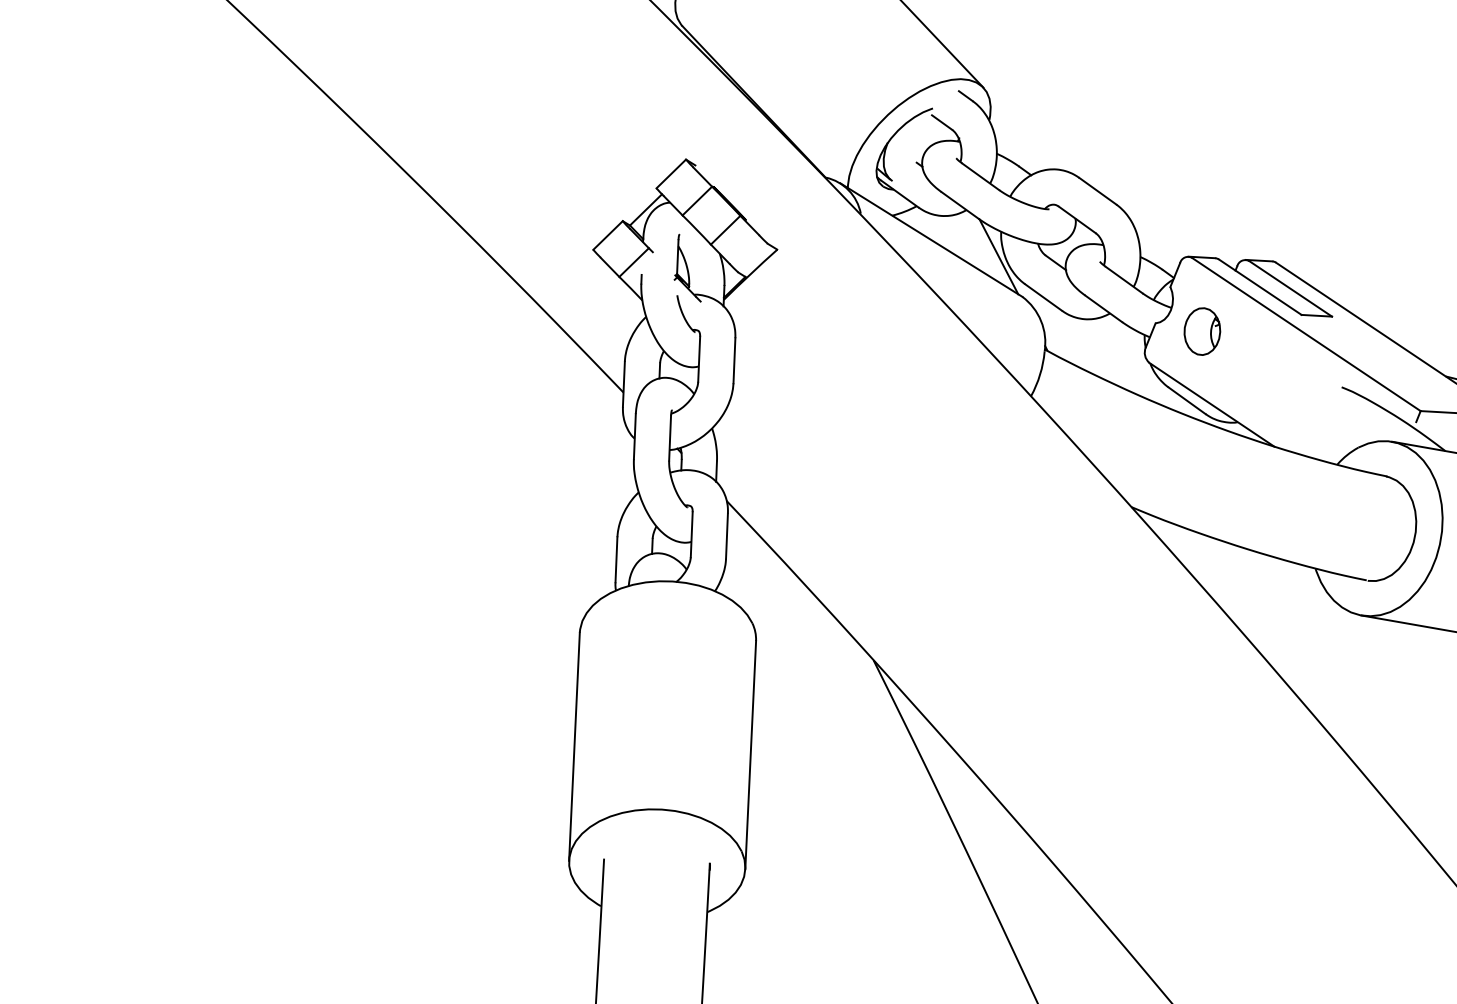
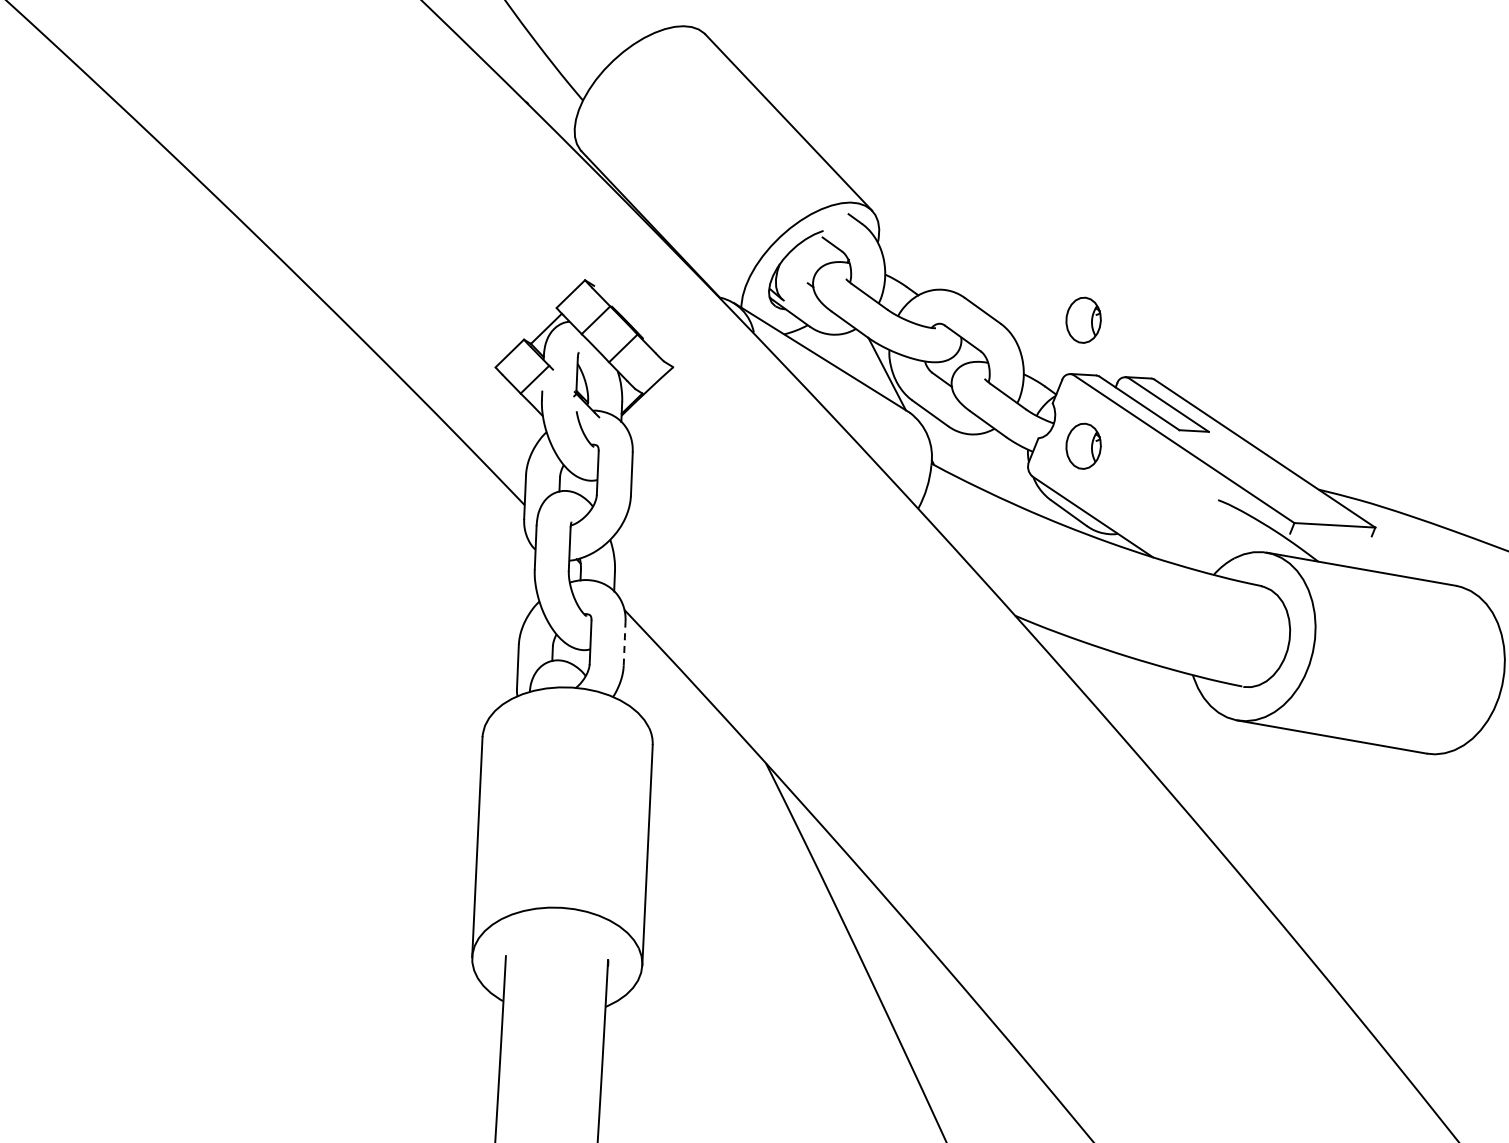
part: (1202, 200) -> (1083, 319), added
line: (726, 535) -> (624, 643), solid -> dashed

